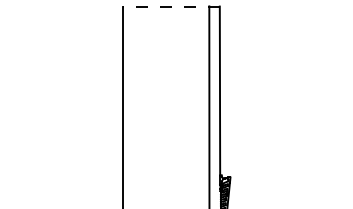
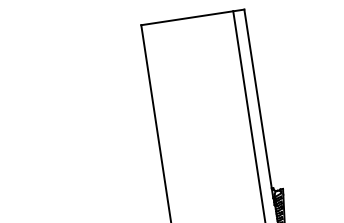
line: (171, 6) -> (193, 17), dashed -> solid

